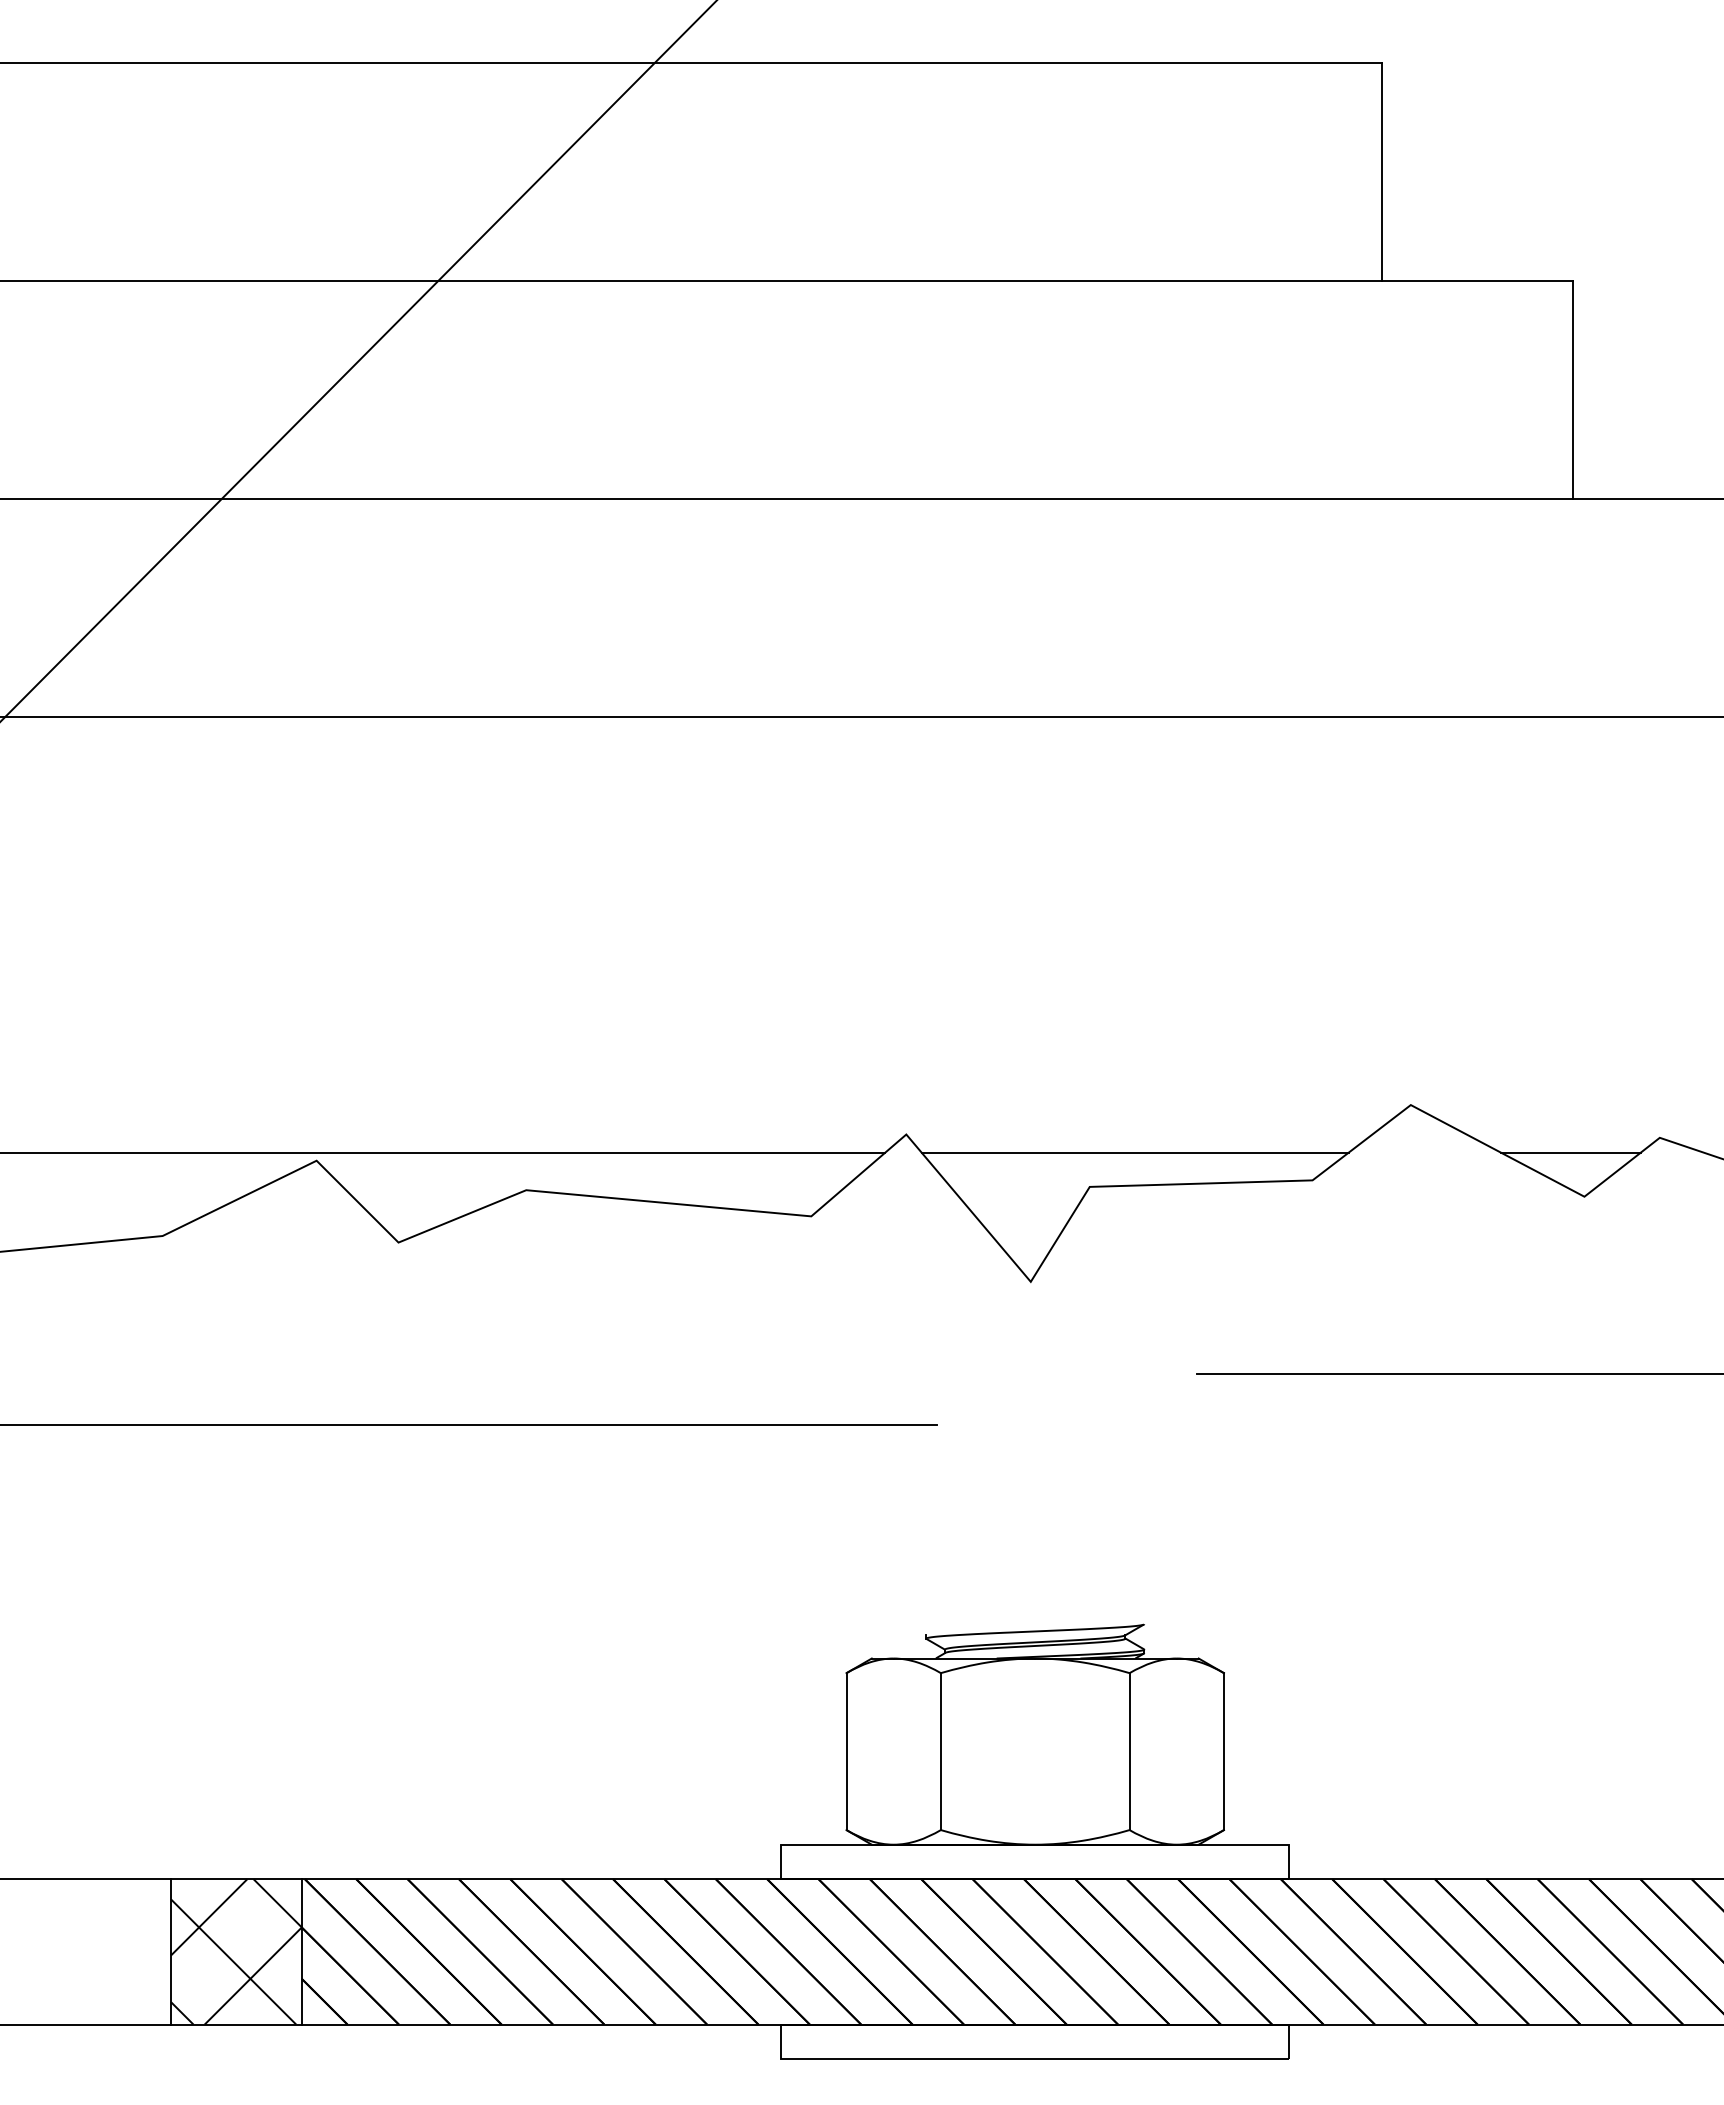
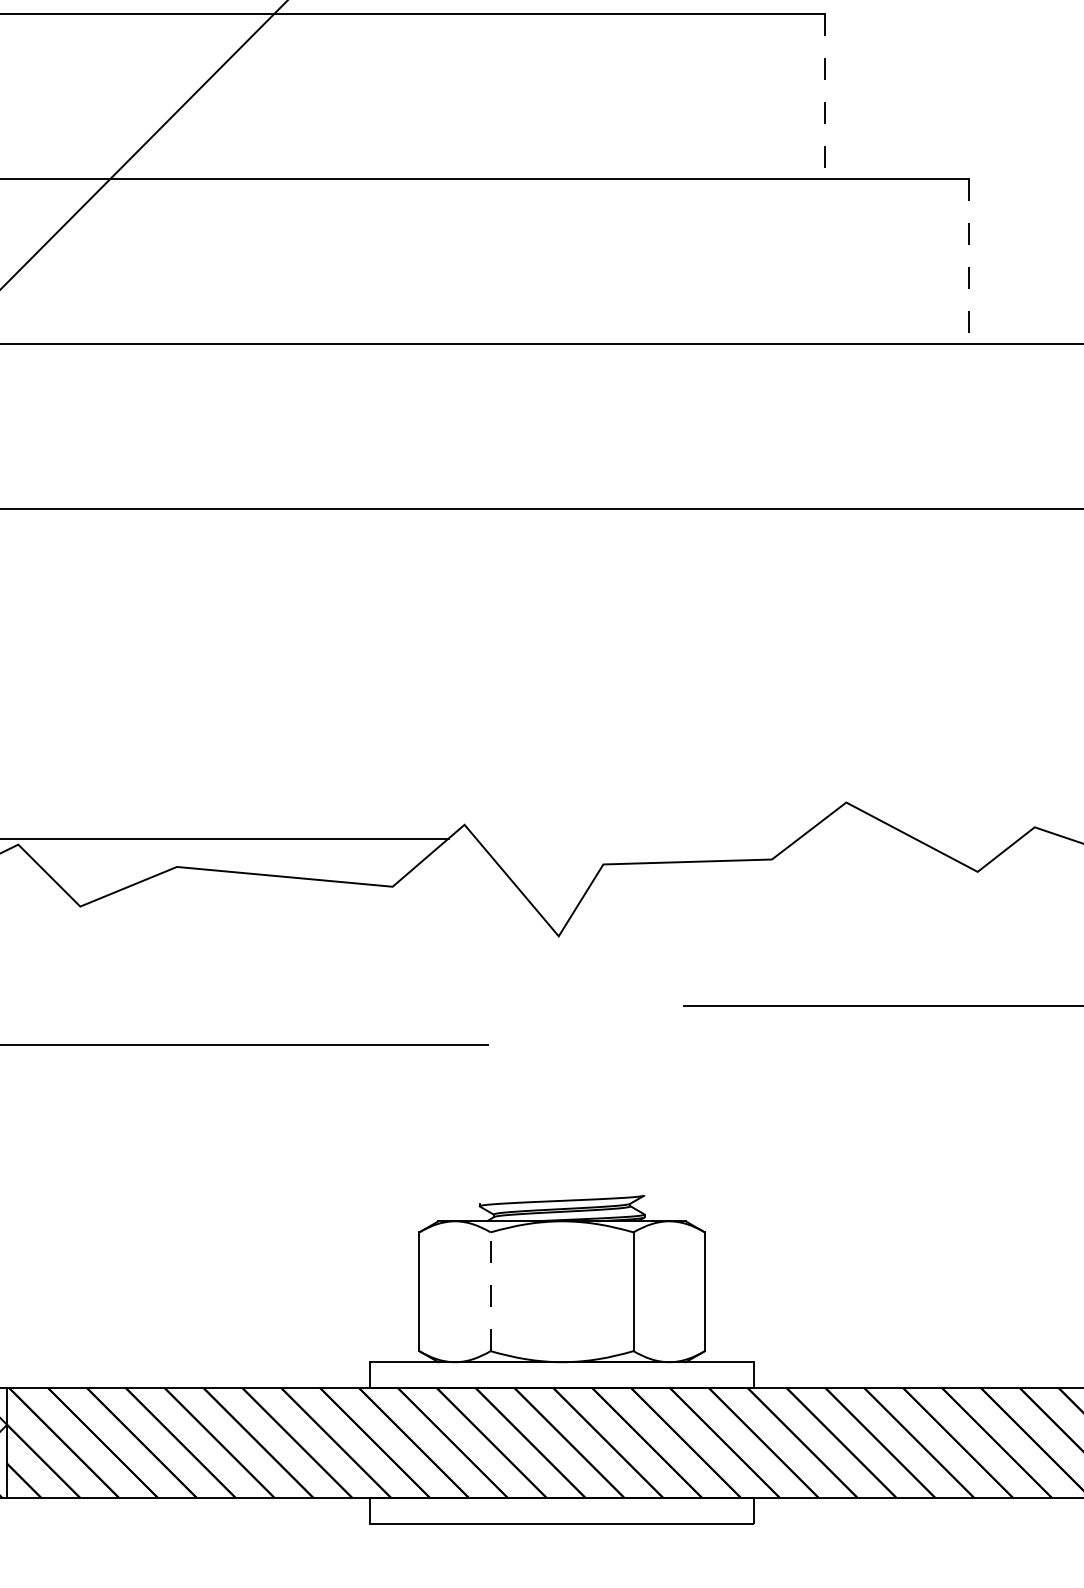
line: (1382, 172) -> (824, 96), solid -> dashed
line: (1572, 390) -> (968, 261), solid -> dashed
line: (1134, 1152) -> (637, 838), removed
line: (1570, 1152) -> (967, 838), removed
line: (940, 1751) -> (490, 1291), solid -> dashed

